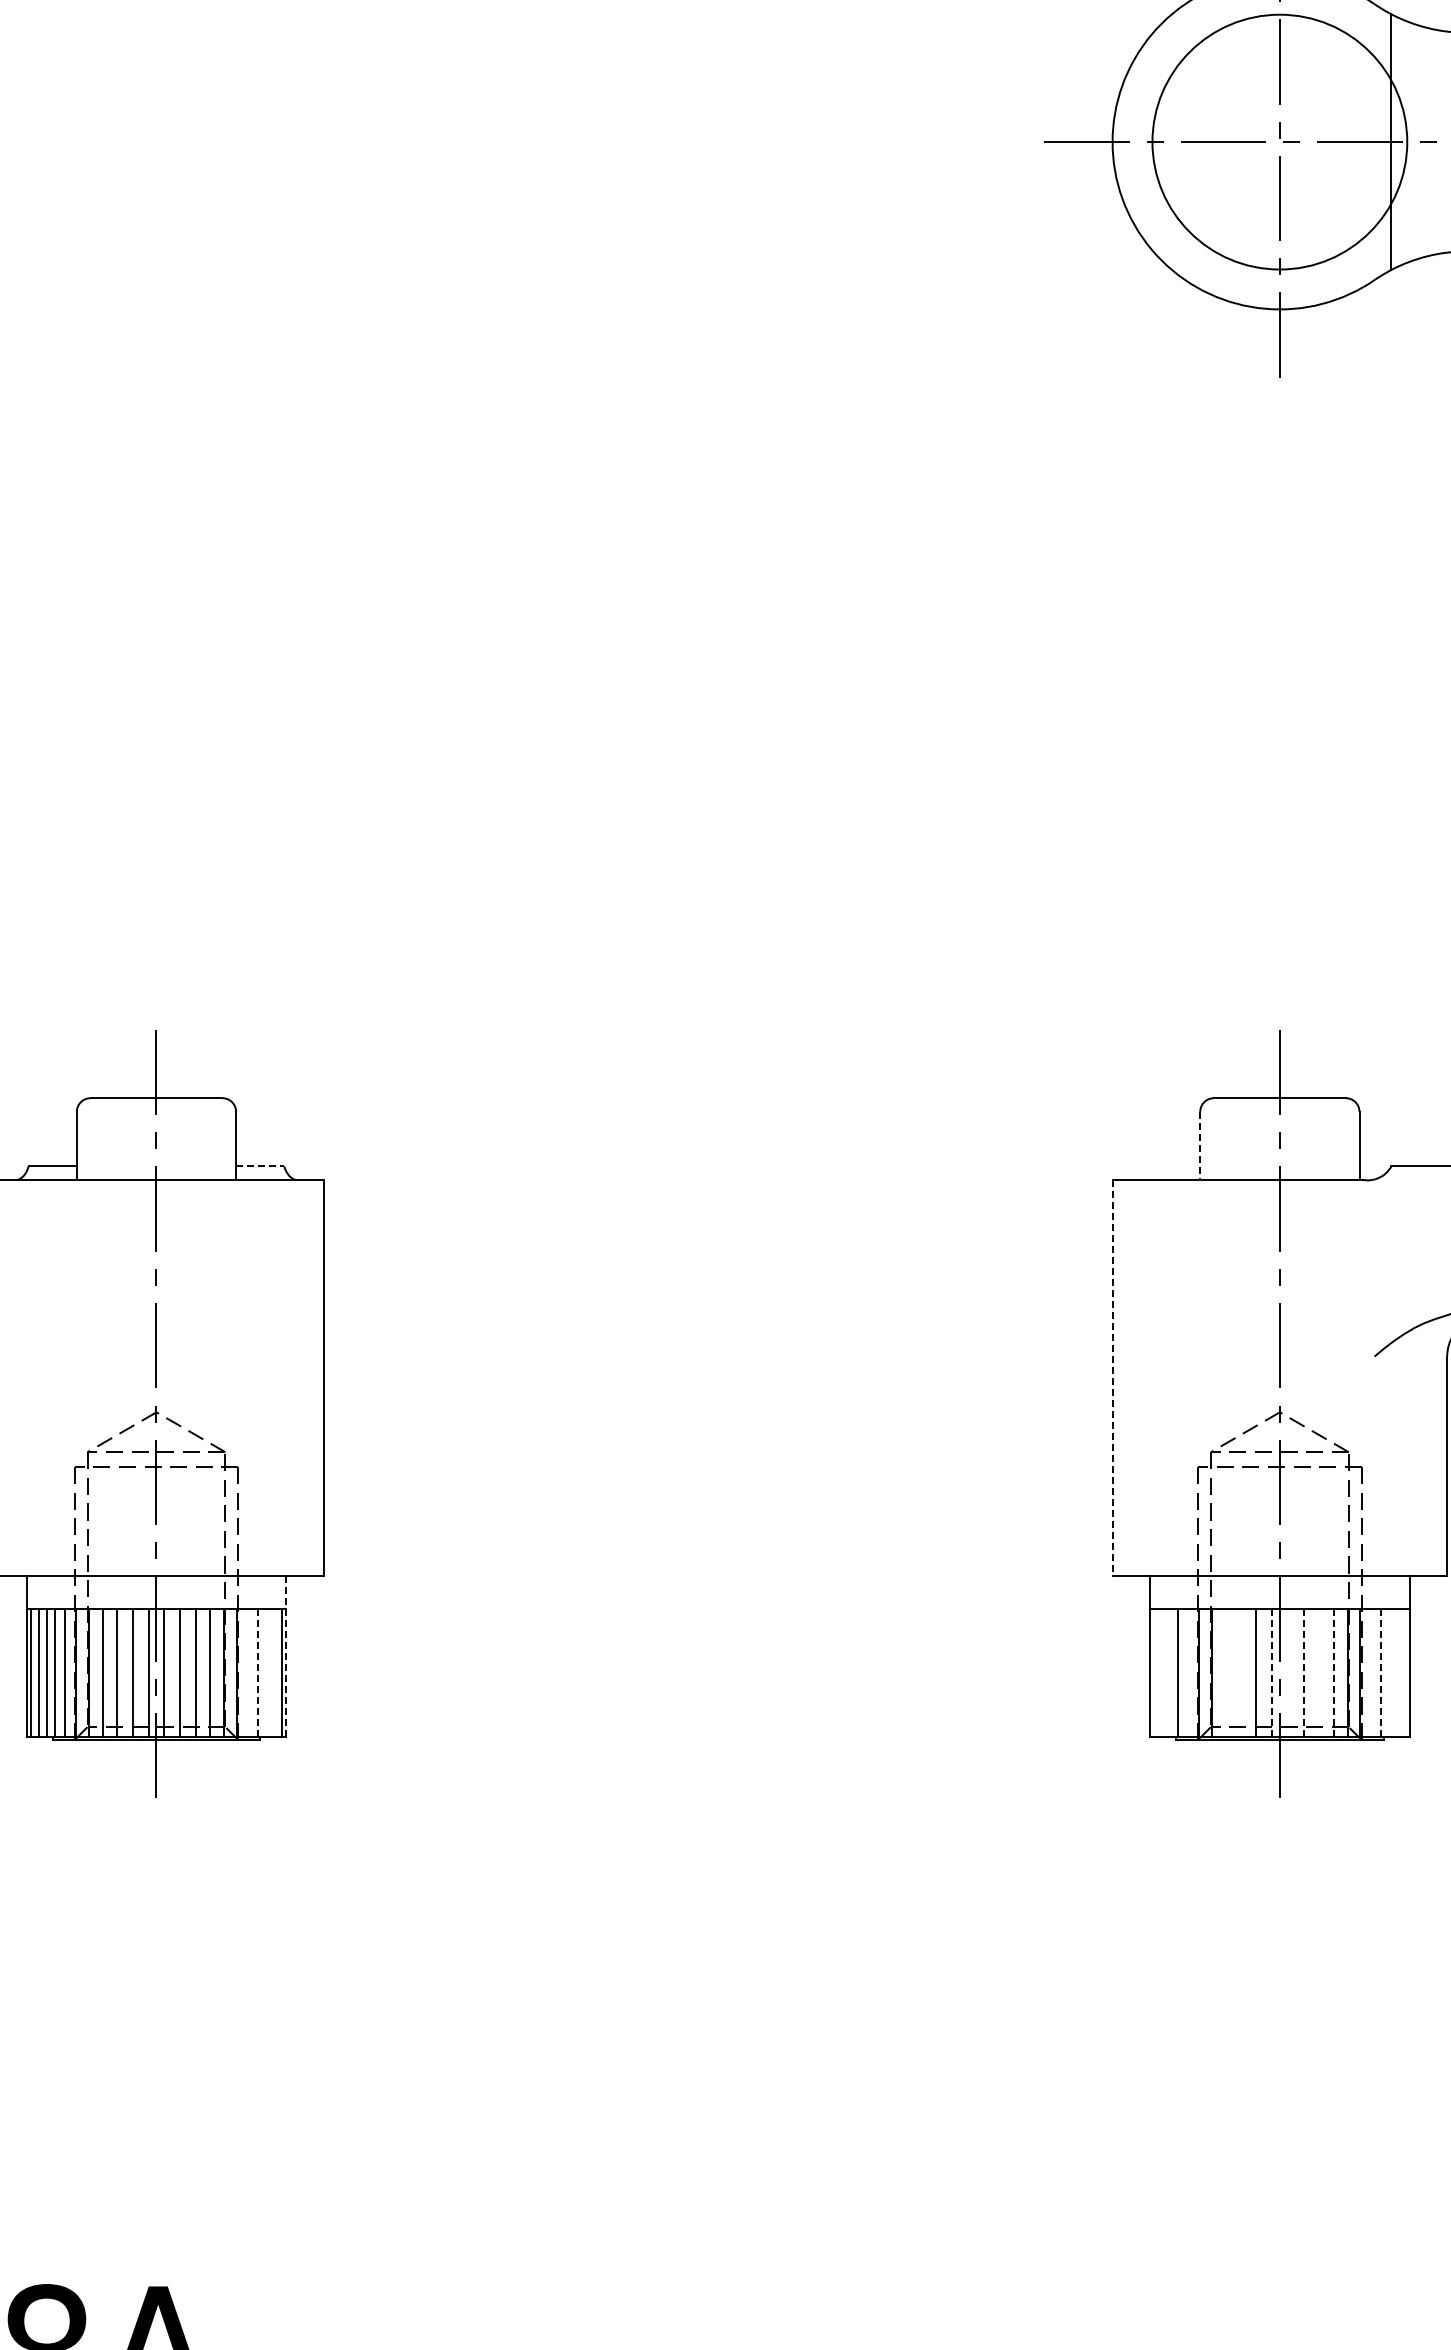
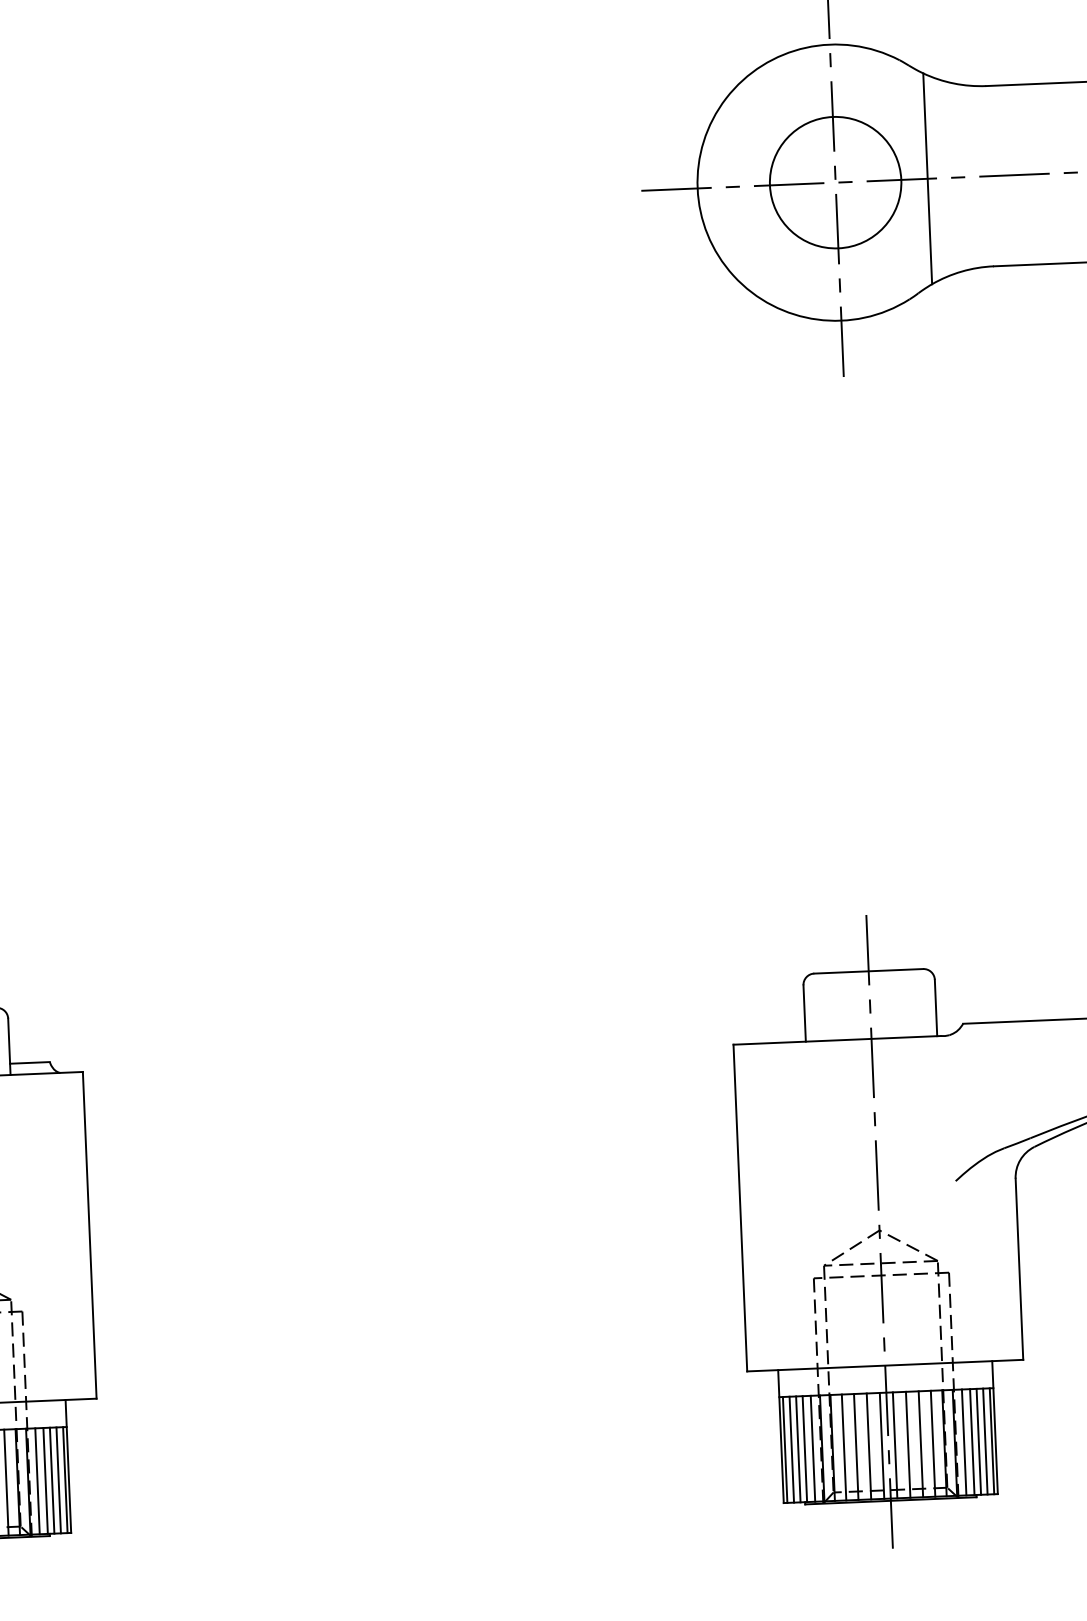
circle: (1279, 141) -> (835, 182), size x0.62
line: (1200, 1146) -> (804, 1013), dashed -> solid
line: (260, 1166) -> (30, 1062), dashed -> solid
line: (1112, 1378) -> (740, 1208), dashed -> solid
line: (286, 1656) -> (68, 1466), dashed -> solid
line: (248, 1673) -> (37, 1481), added
line: (257, 1673) -> (45, 1481), dashed -> solid
line: (265, 1673) -> (51, 1480), added
line: (273, 1673) -> (58, 1480), added
line: (1154, 1673) -> (785, 1450), added
line: (1162, 1673) -> (791, 1449), added
line: (1170, 1673) -> (798, 1449), added
line: (1188, 1673) -> (813, 1449), added
line: (1225, 1673) -> (843, 1447), added
line: (1240, 1673) -> (856, 1447), added
line: (1271, 1673) -> (881, 1446), dashed -> solid
line: (1287, 1673) -> (894, 1445), added
line: (1303, 1673) -> (908, 1445), dashed -> solid
line: (1319, 1673) -> (921, 1444), added
line: (1333, 1673) -> (932, 1444), dashed -> solid
line: (1371, 1673) -> (964, 1442), added
line: (1381, 1673) -> (972, 1442), dashed -> solid
line: (1389, 1673) -> (979, 1442), added
line: (1397, 1673) -> (985, 1441), added
line: (1405, 1673) -> (992, 1441), added

